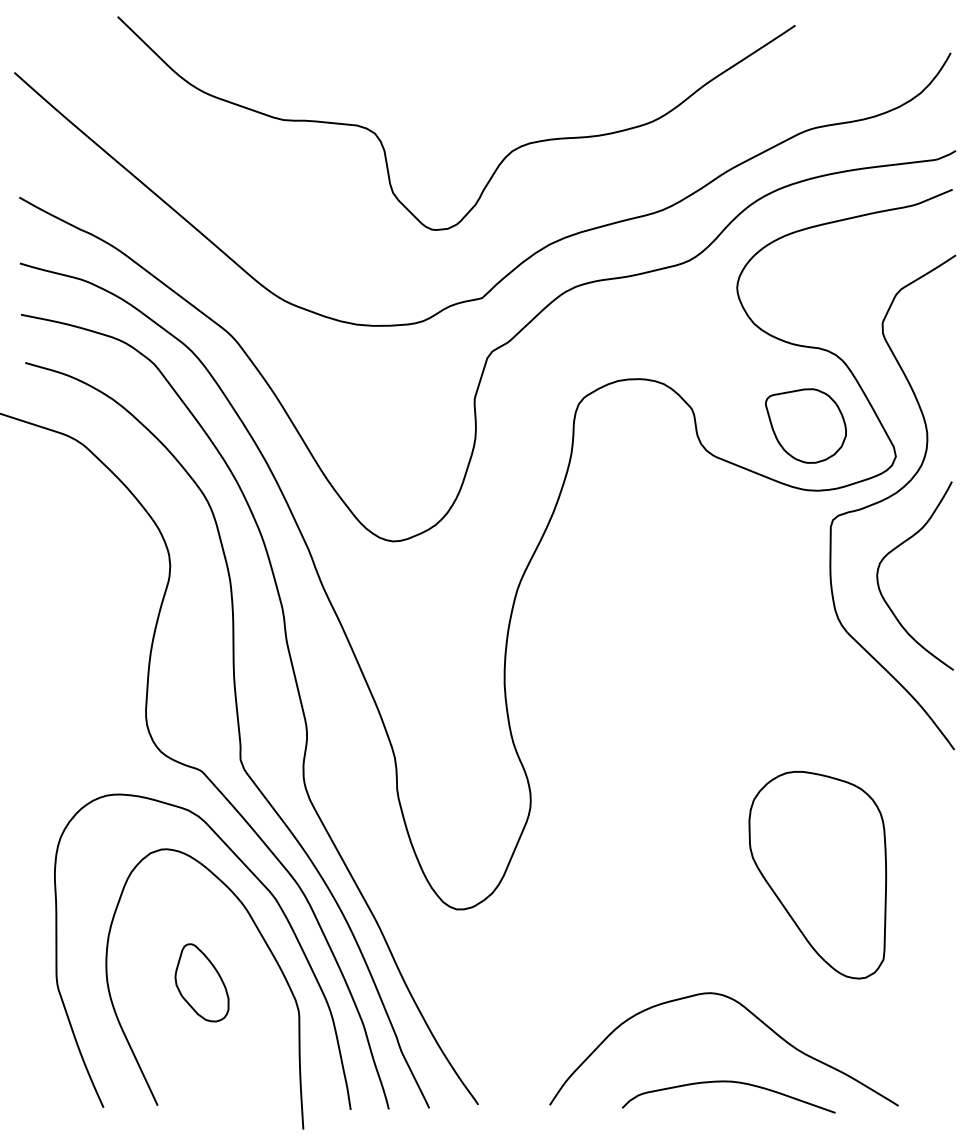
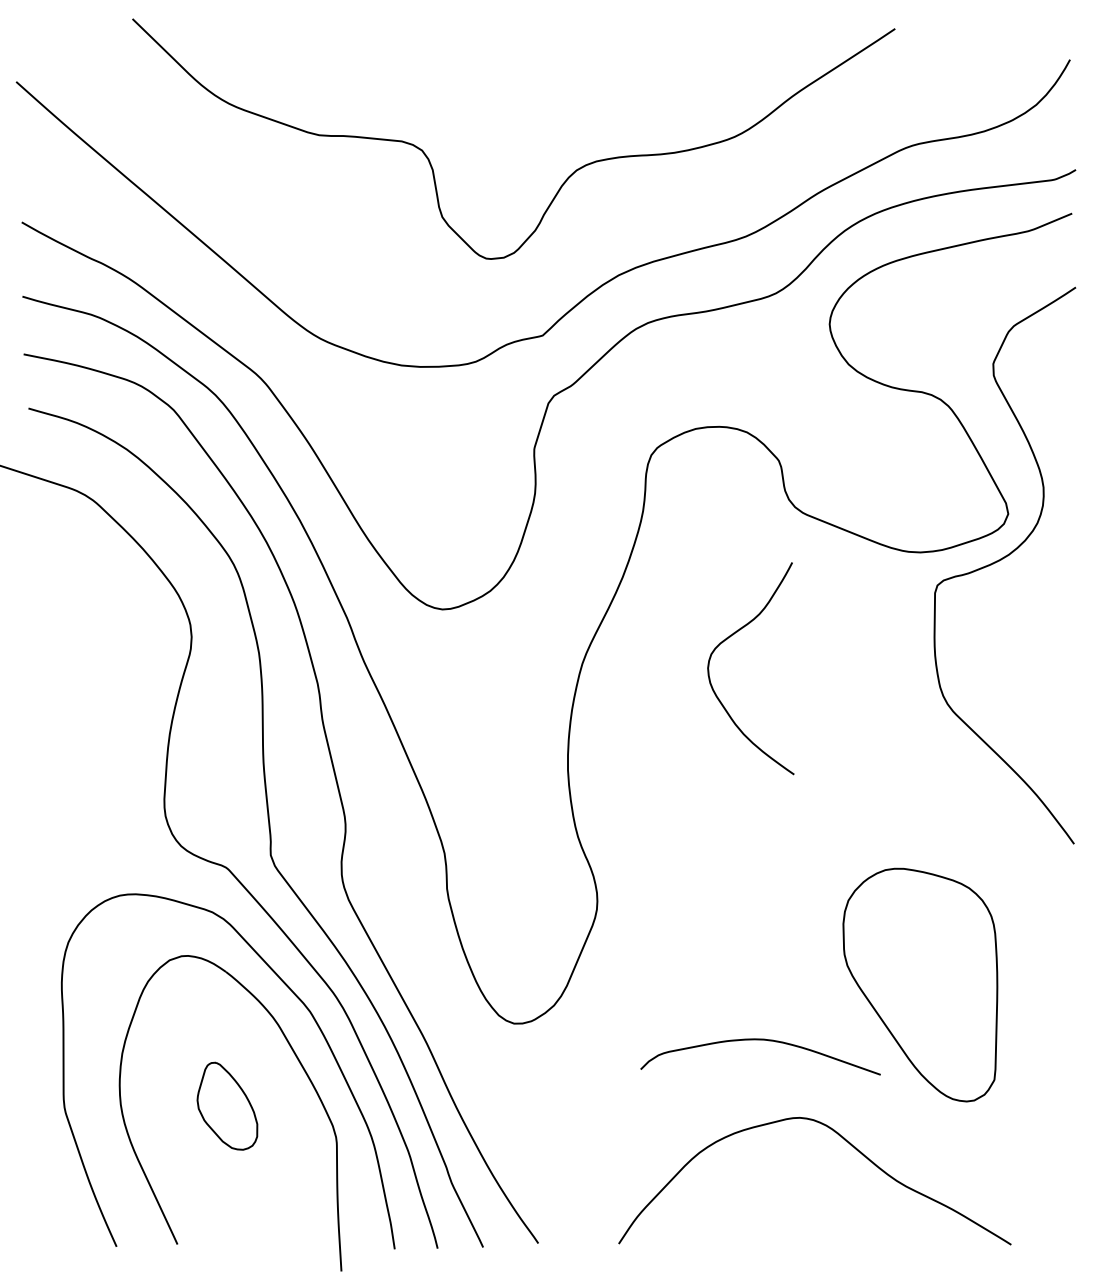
part: (805, 425) -> (906, 479), removed
curve: (894, 550) -> (727, 639), moved
curve: (728, 1082) -> (760, 1040), moved

